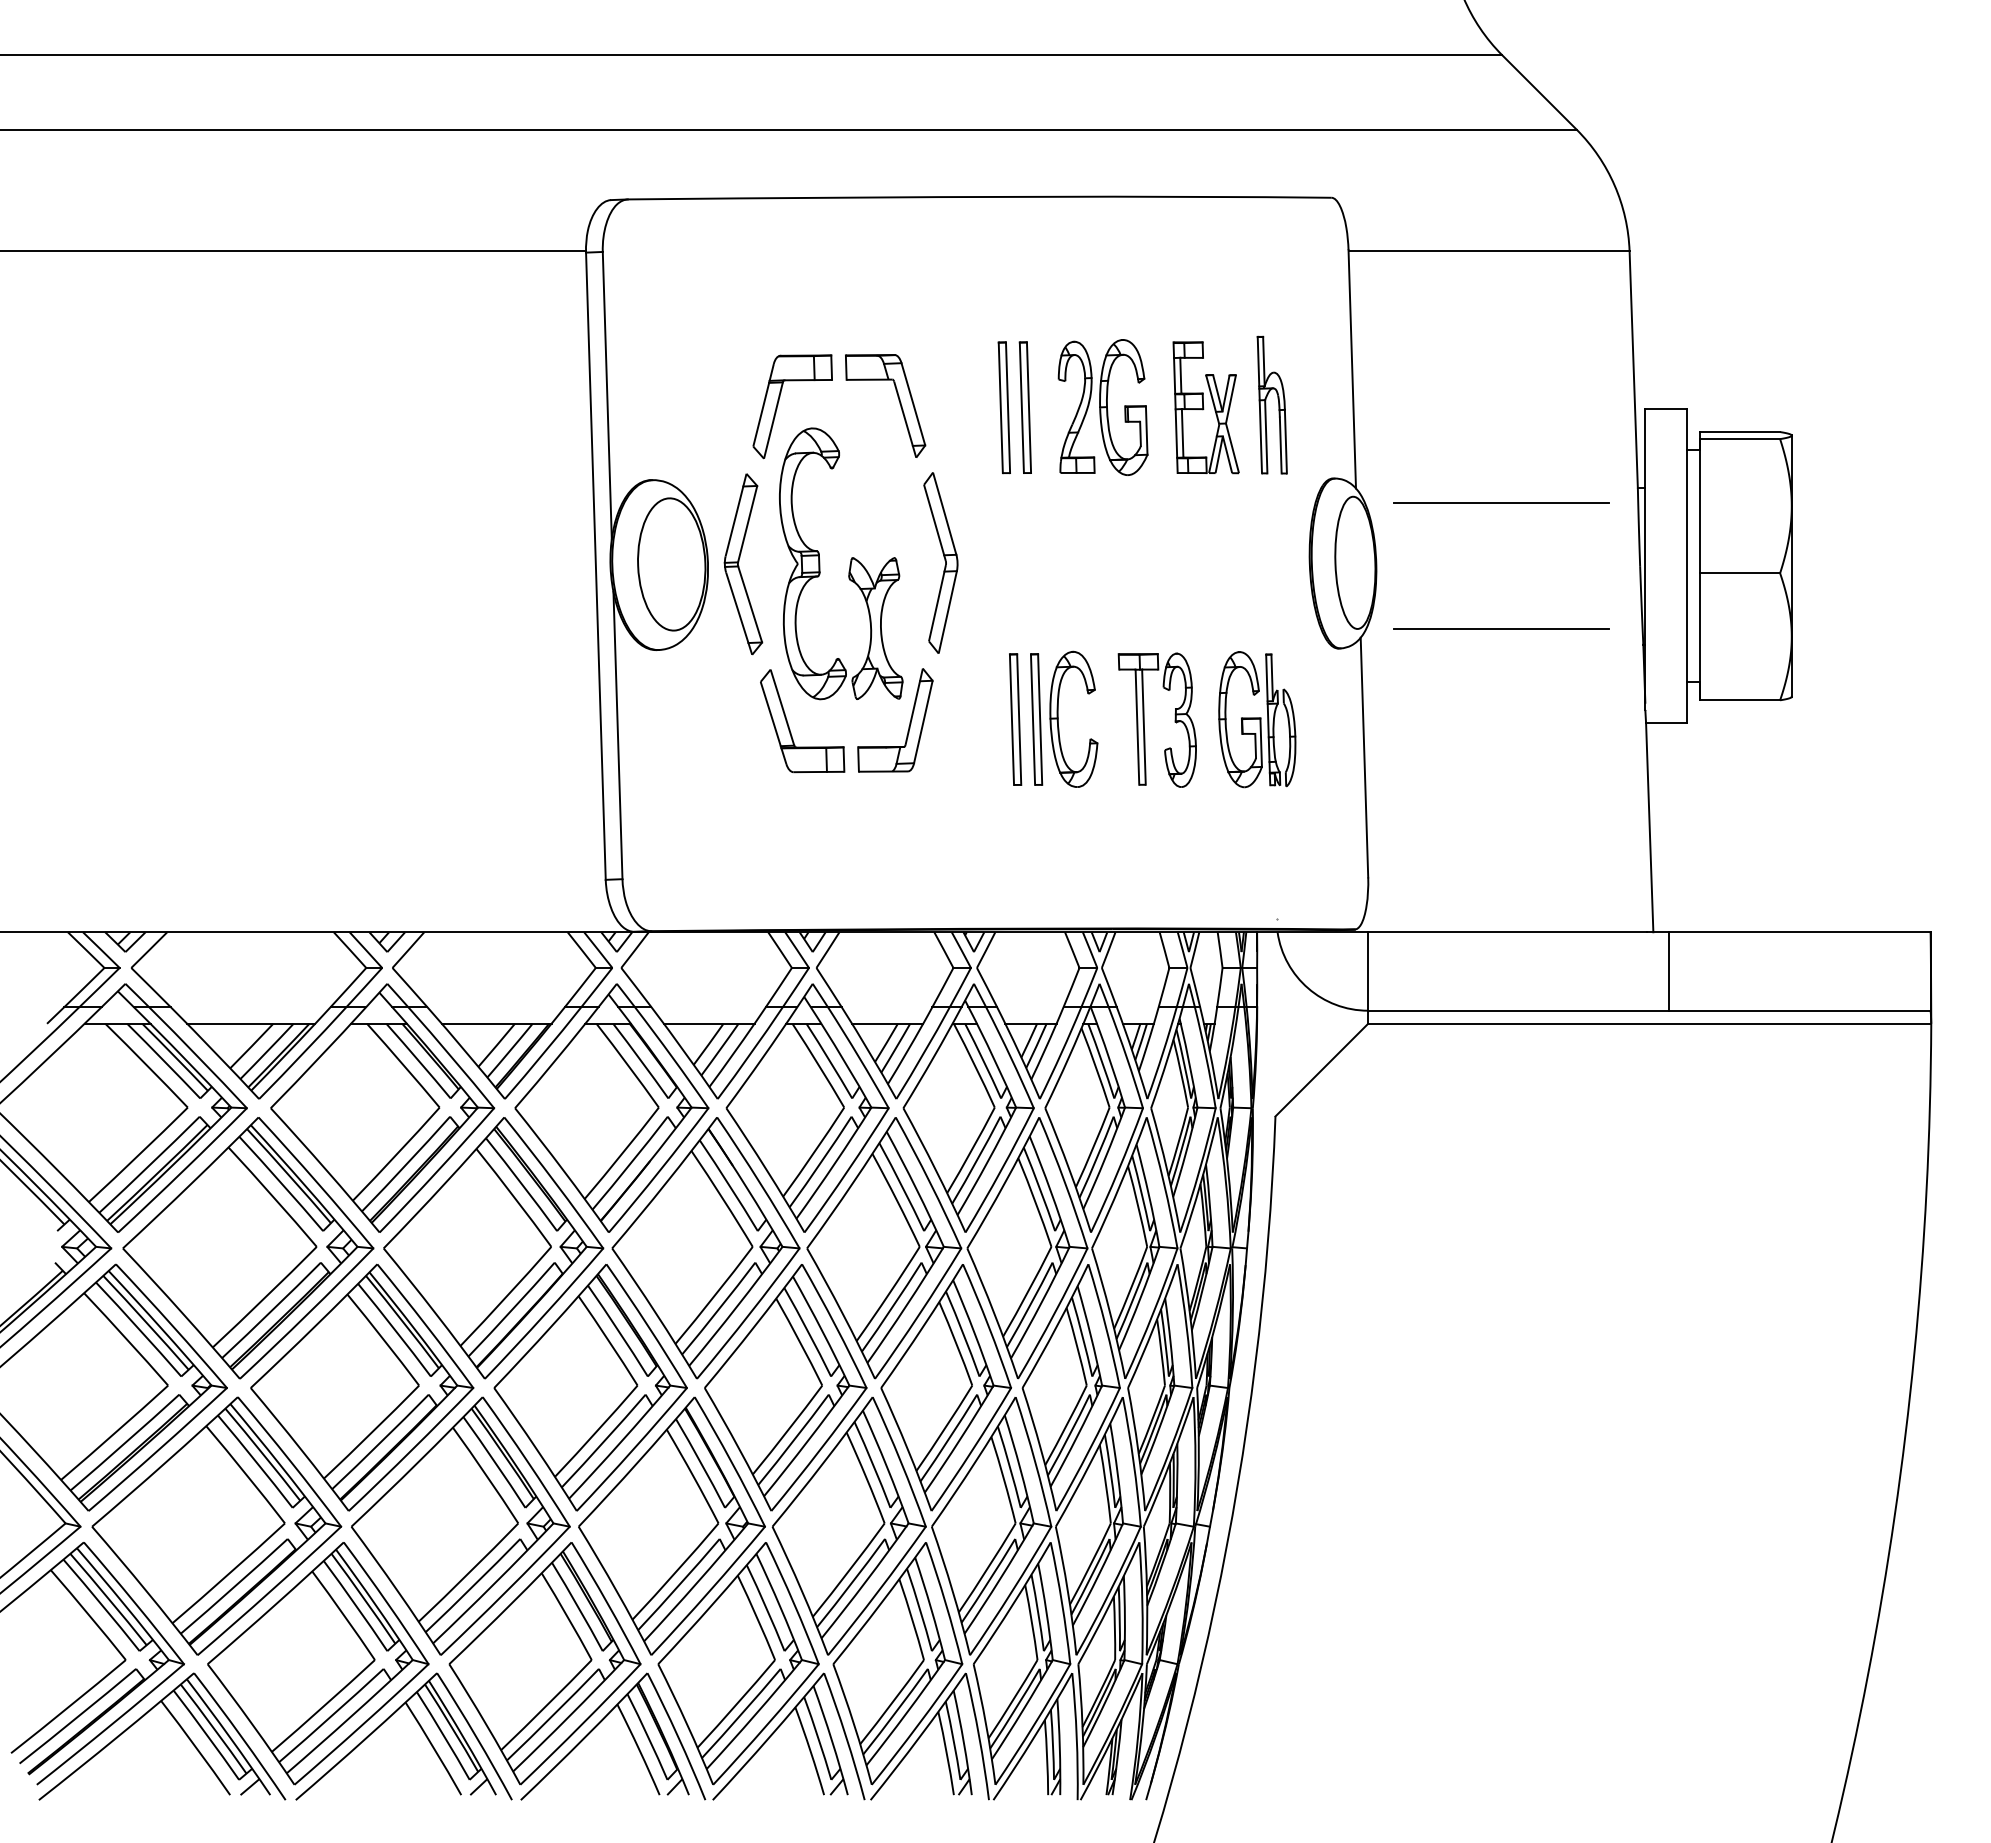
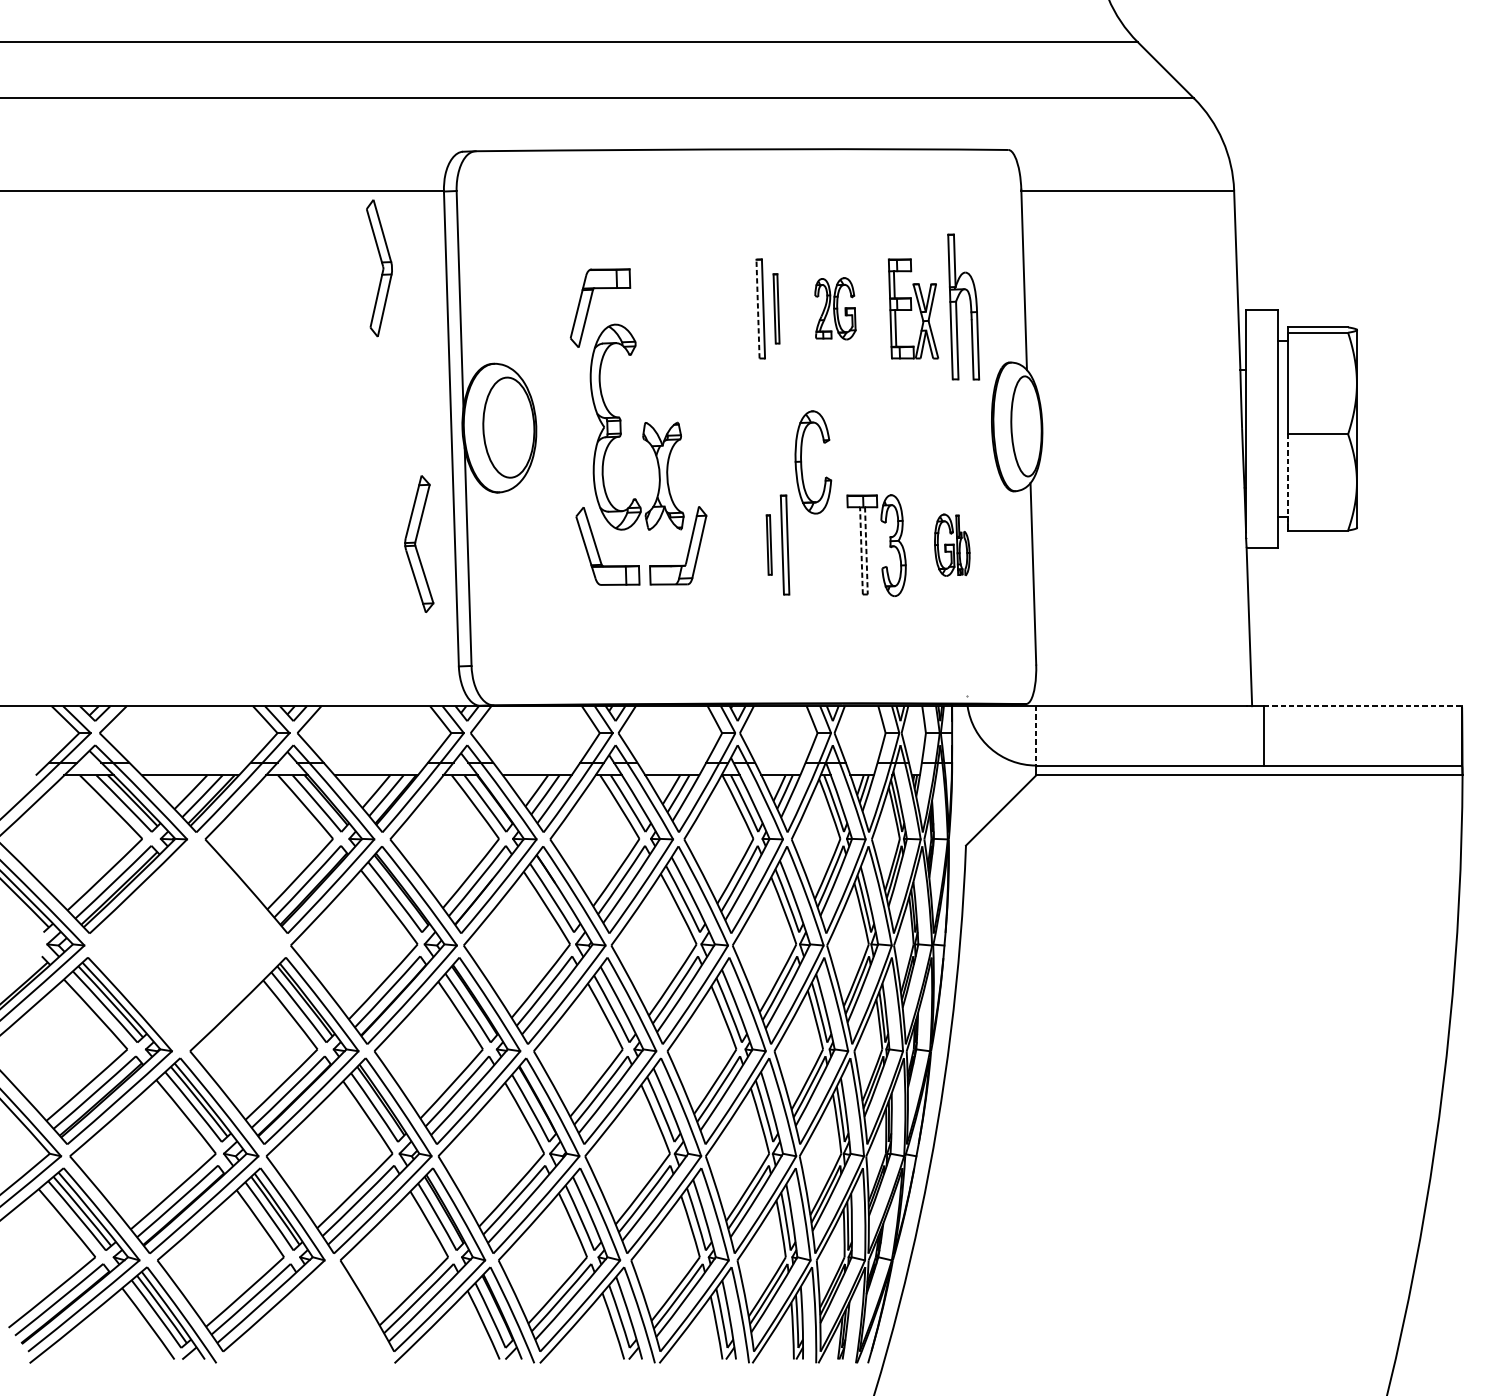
part: (898, 400) -> (680, 303), removed
part: (1271, 404) -> (962, 306), size x1.4
line: (1000, 407) -> (757, 308), solid -> dashed
part: (1024, 407) -> (775, 308), size x0.7
part: (1102, 407) -> (835, 308), size x0.6
line: (1501, 503) -> (1137, 381), removed
part: (940, 562) -> (379, 267), moved
part: (743, 564) -> (419, 544), moved
line: (1501, 628) -> (1137, 476), removed
line: (1700, 636) -> (1287, 482), solid -> dashed
part: (1058, 718) -> (801, 461), moved
part: (1015, 719) -> (769, 545), size x0.6
part: (1257, 719) -> (952, 545), size x0.6
line: (1137, 727) -> (861, 551), solid -> dashed
line: (1143, 727) -> (866, 551), solid -> dashed
line: (1799, 932) -> (1362, 706), solid -> dashed
line: (1368, 971) -> (1036, 735), solid -> dashed
part: (248, 1248) -> (188, 945), removed
part: (420, 1728) -> (318, 1309), removed

